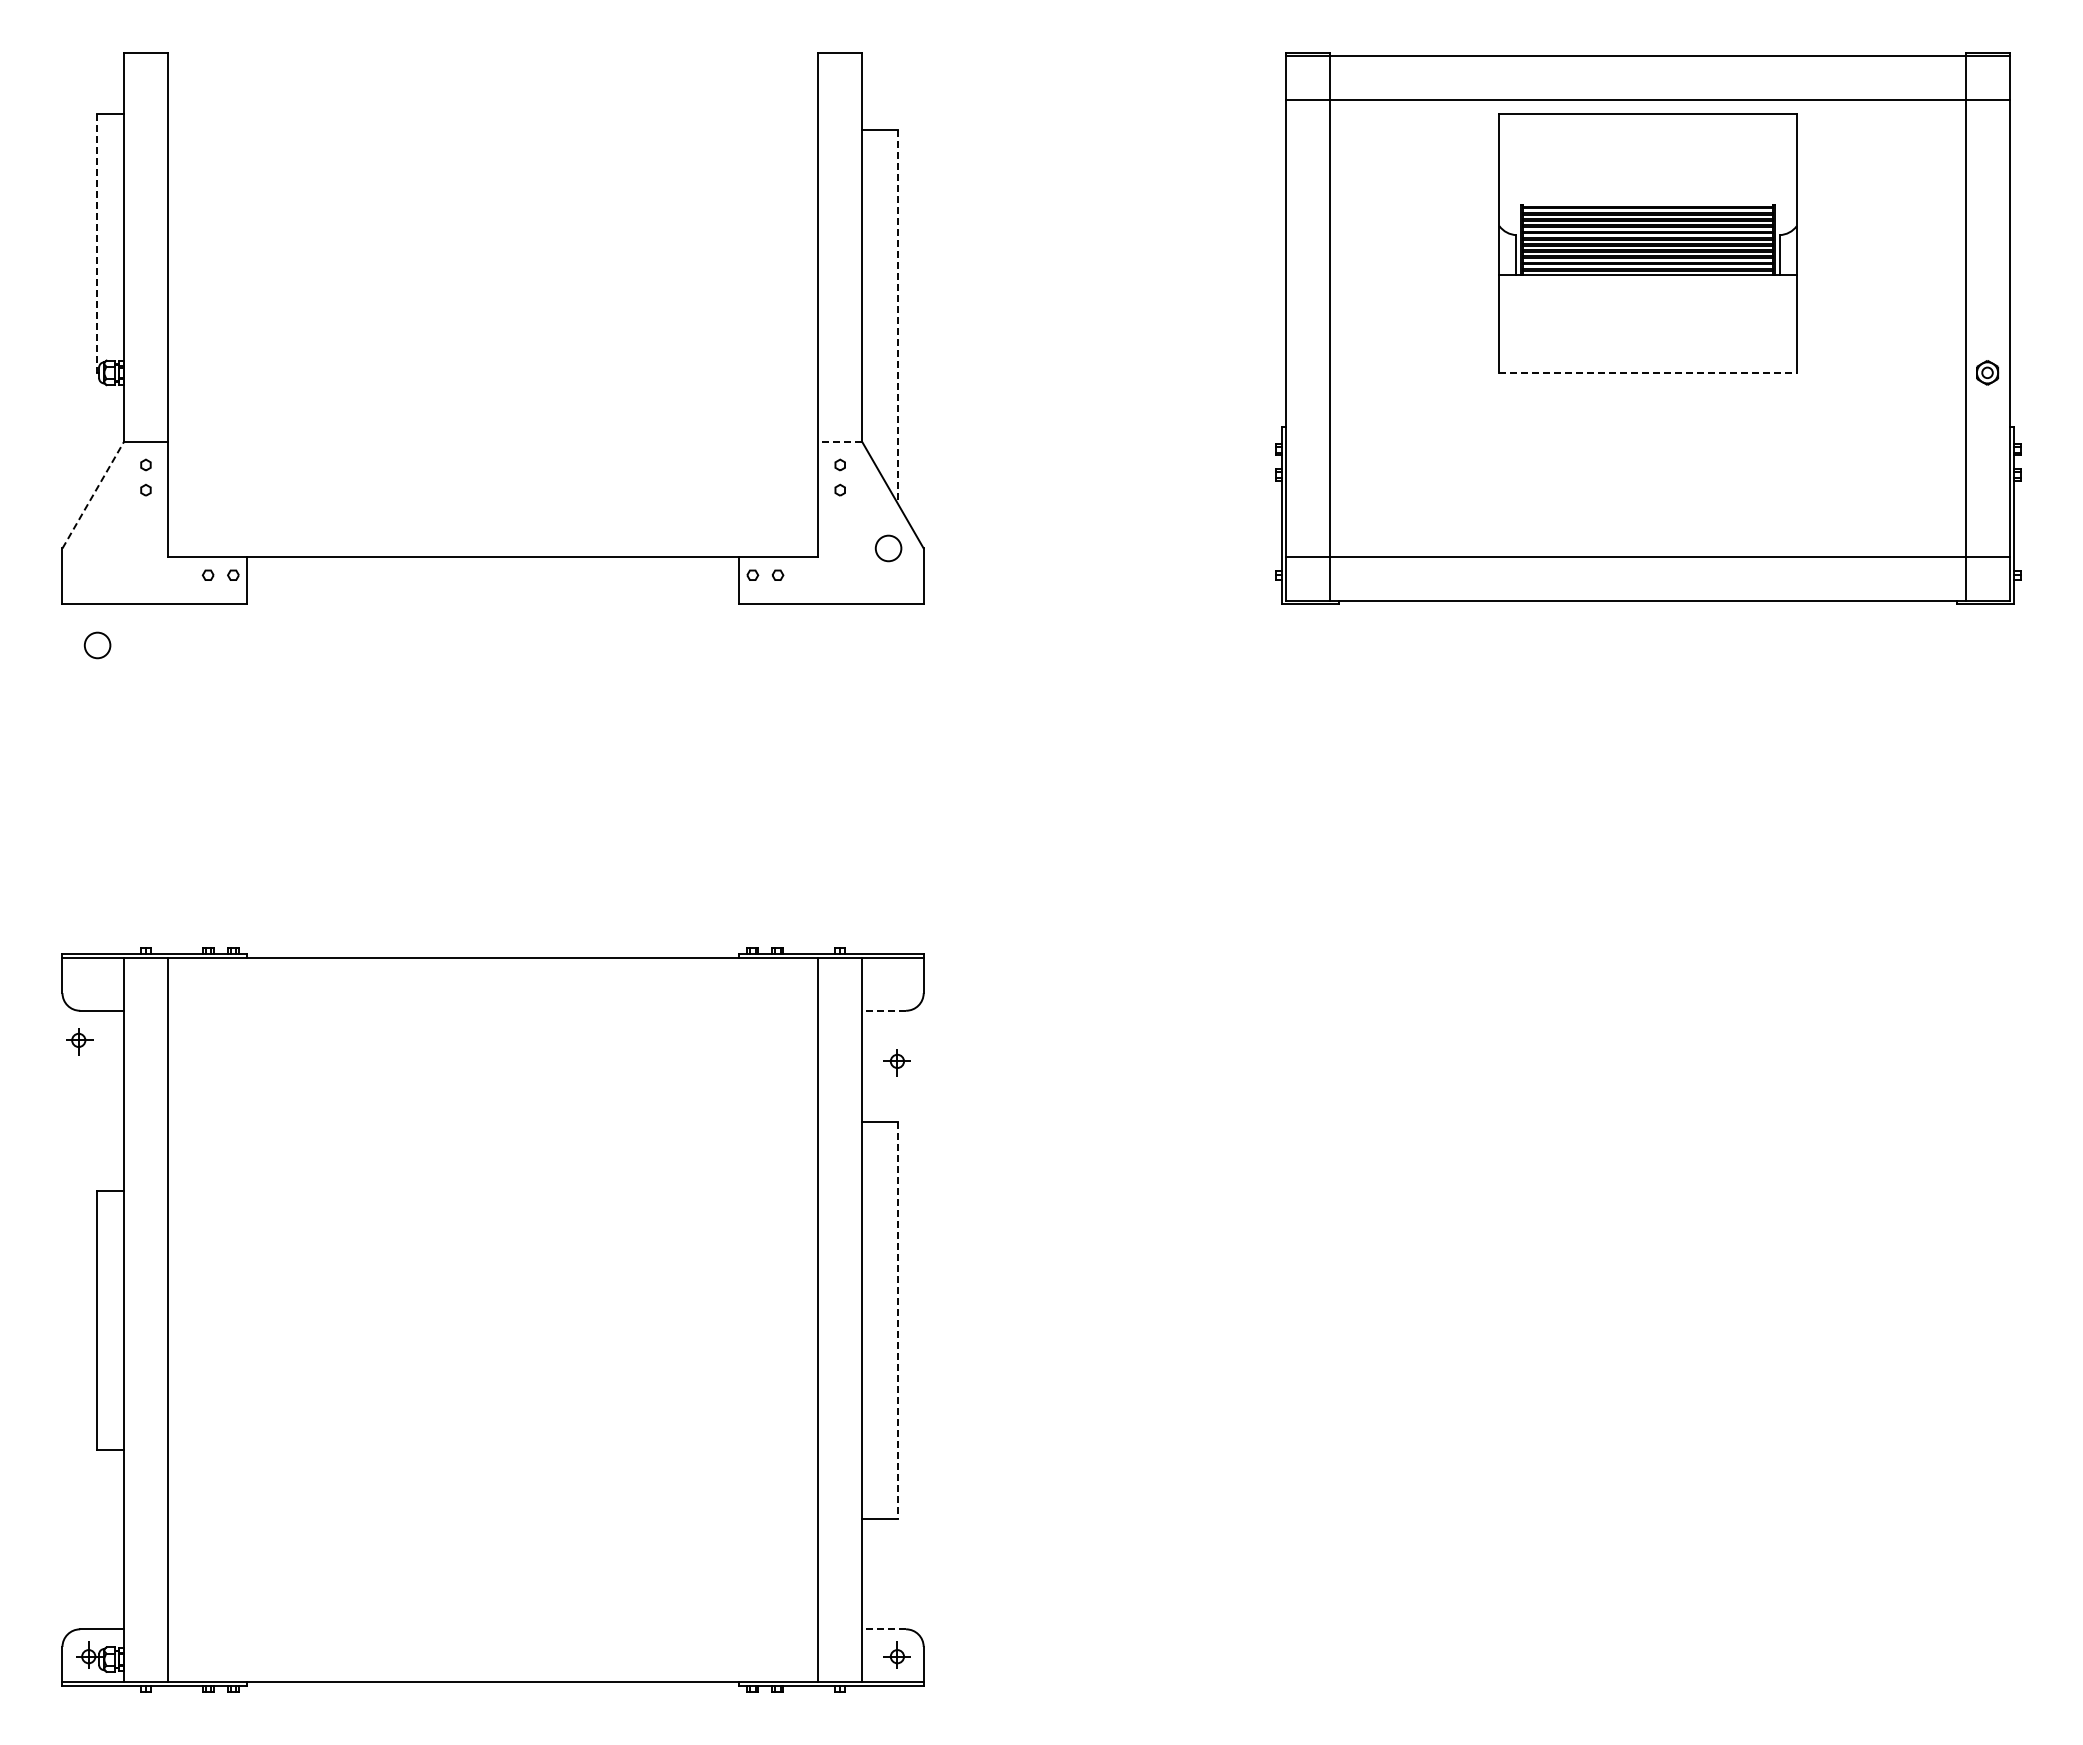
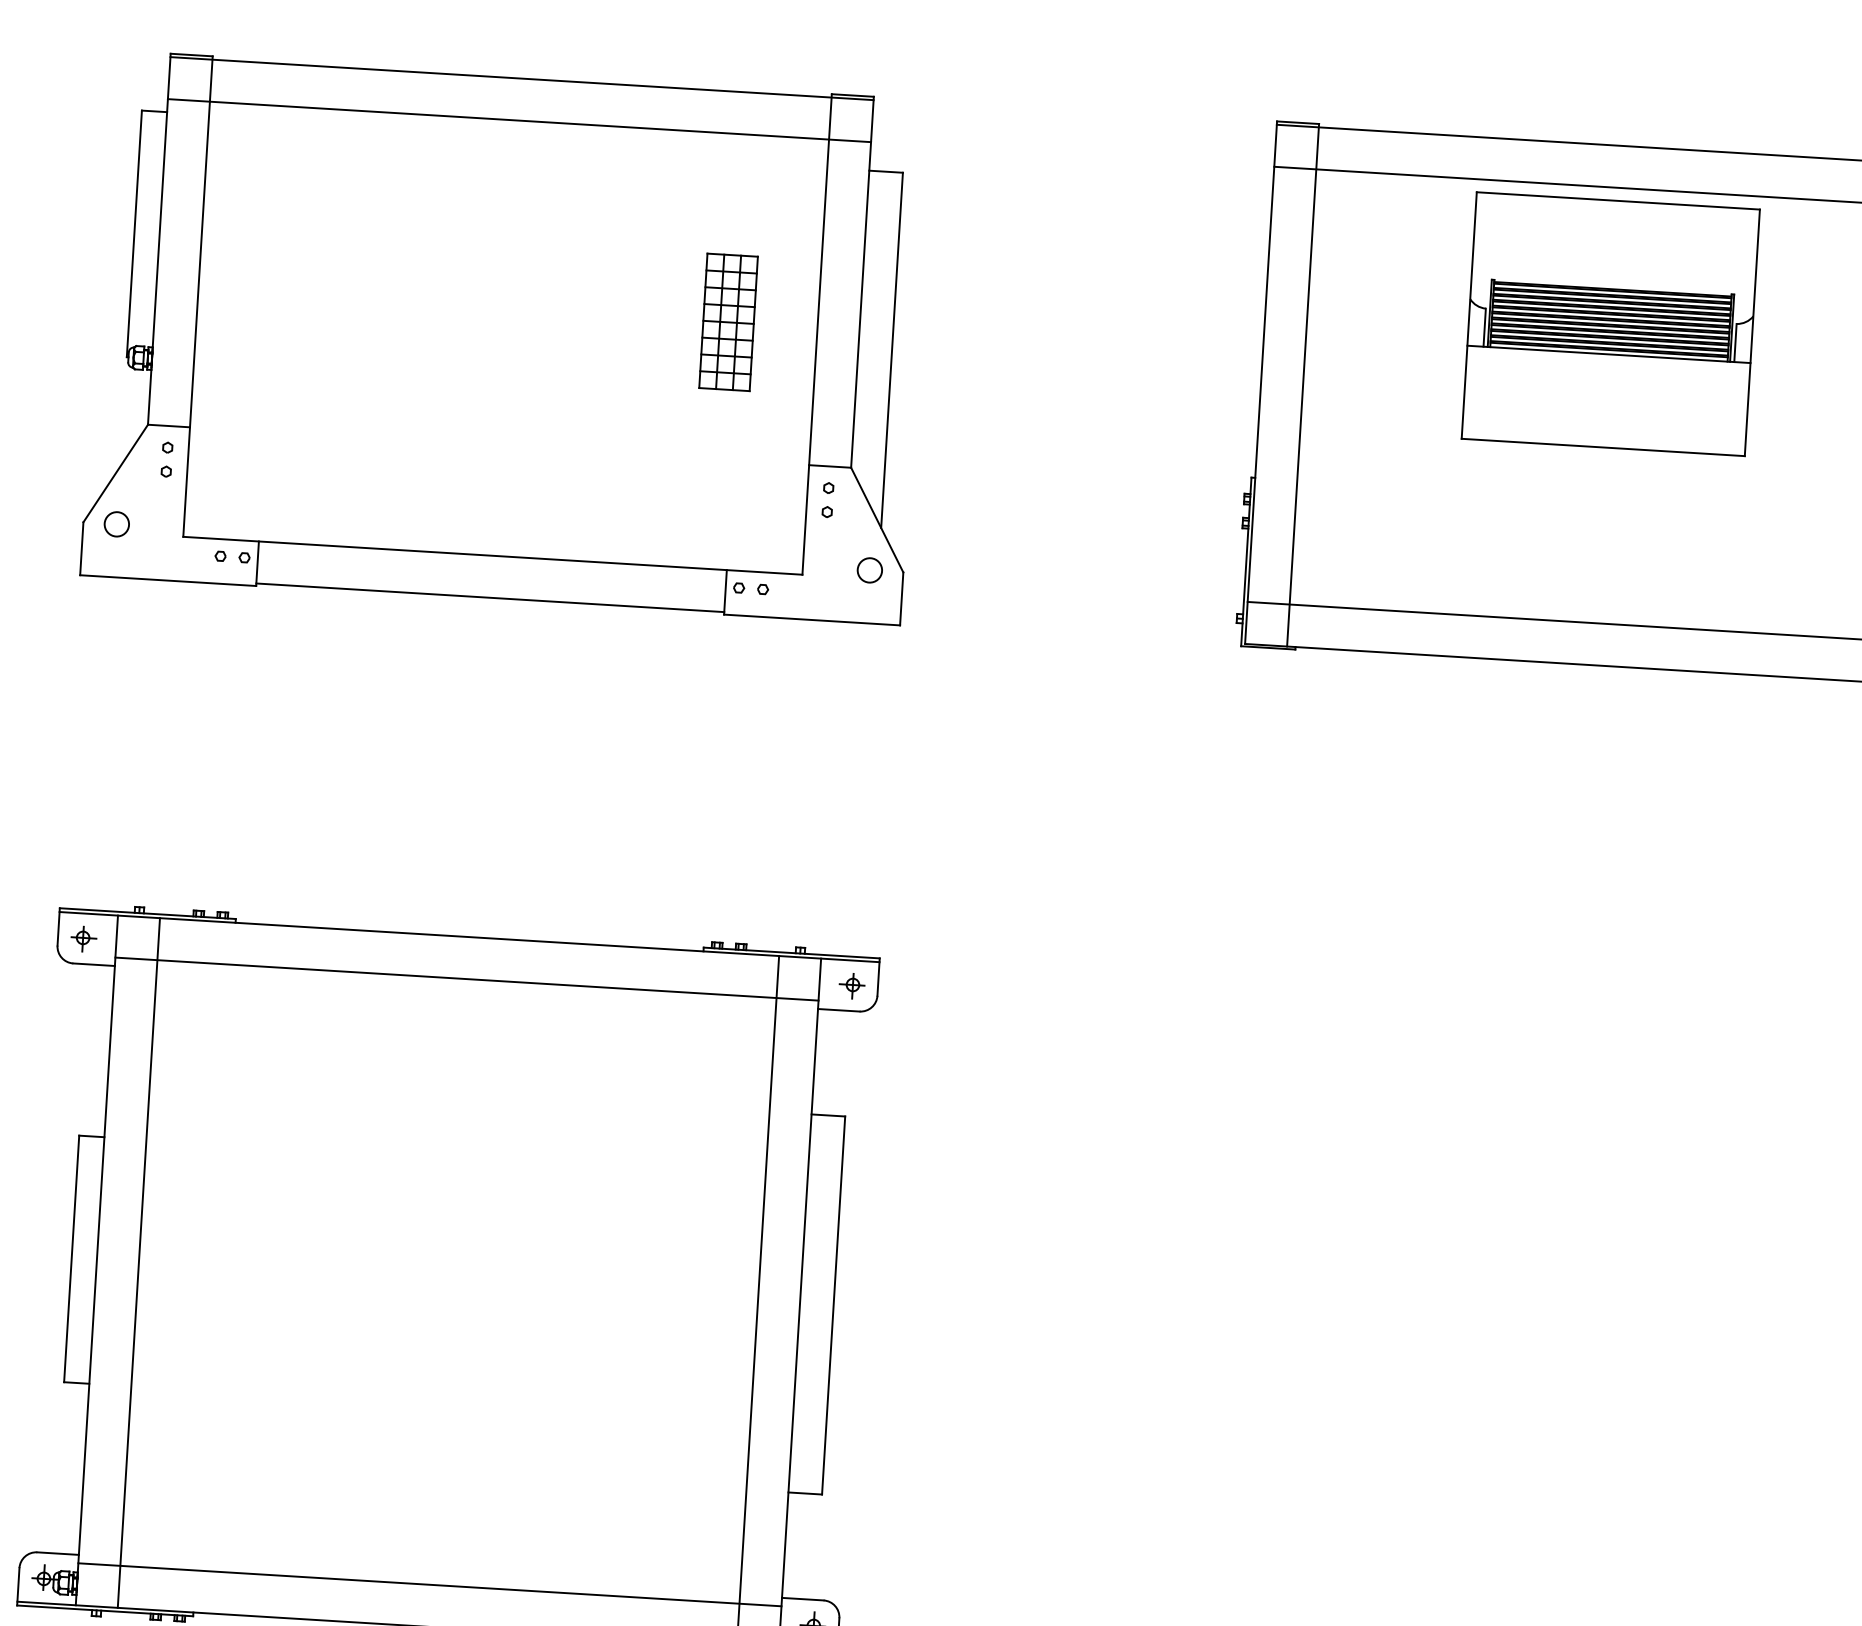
line: (492, 56) -> (521, 78), added
line: (492, 100) -> (518, 120), added
line: (97, 243) -> (134, 234), dashed -> solid
part: (724, 297) -> (728, 321), added
line: (897, 316) -> (891, 350), dashed -> solid
line: (1648, 372) -> (1603, 447), dashed -> solid
line: (839, 442) -> (829, 466), dashed -> solid
line: (93, 494) -> (116, 472), dashed -> solid
line: (492, 601) -> (489, 597), added
circle: (97, 645) -> (116, 524), moved
line: (492, 1001) -> (466, 978), added
line: (884, 1010) -> (839, 1010), dashed -> solid
part: (79, 1041) -> (83, 938), moved
part: (896, 1062) -> (852, 985), moved
line: (897, 1320) -> (833, 1305), dashed -> solid
line: (884, 1629) -> (803, 1599), dashed -> solid
line: (492, 1638) -> (429, 1585), added

